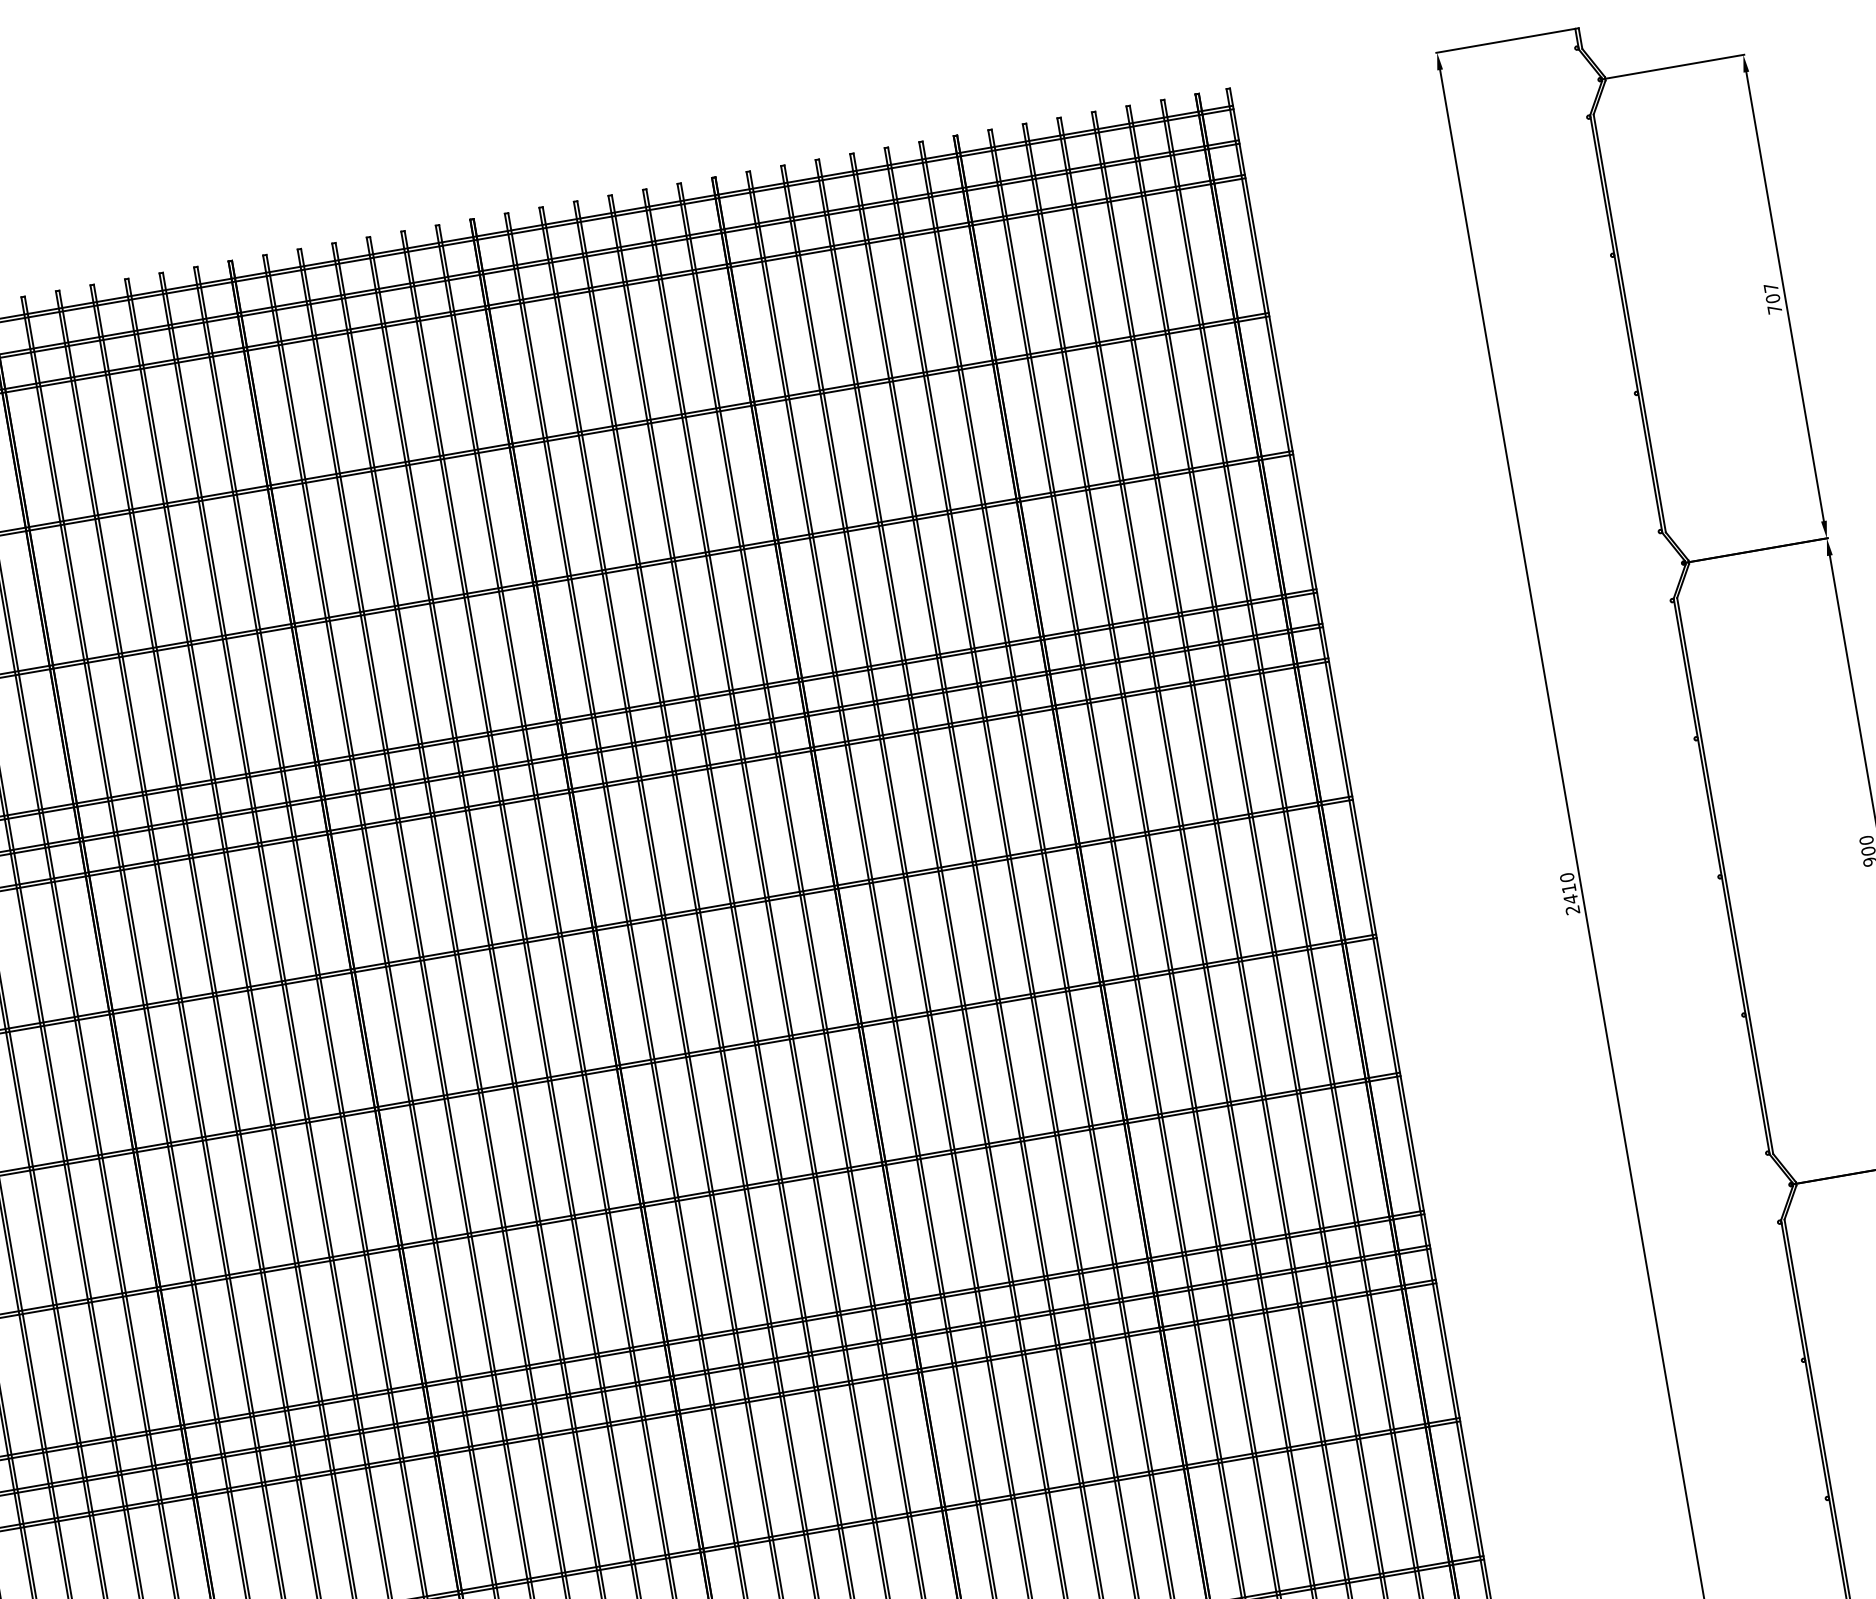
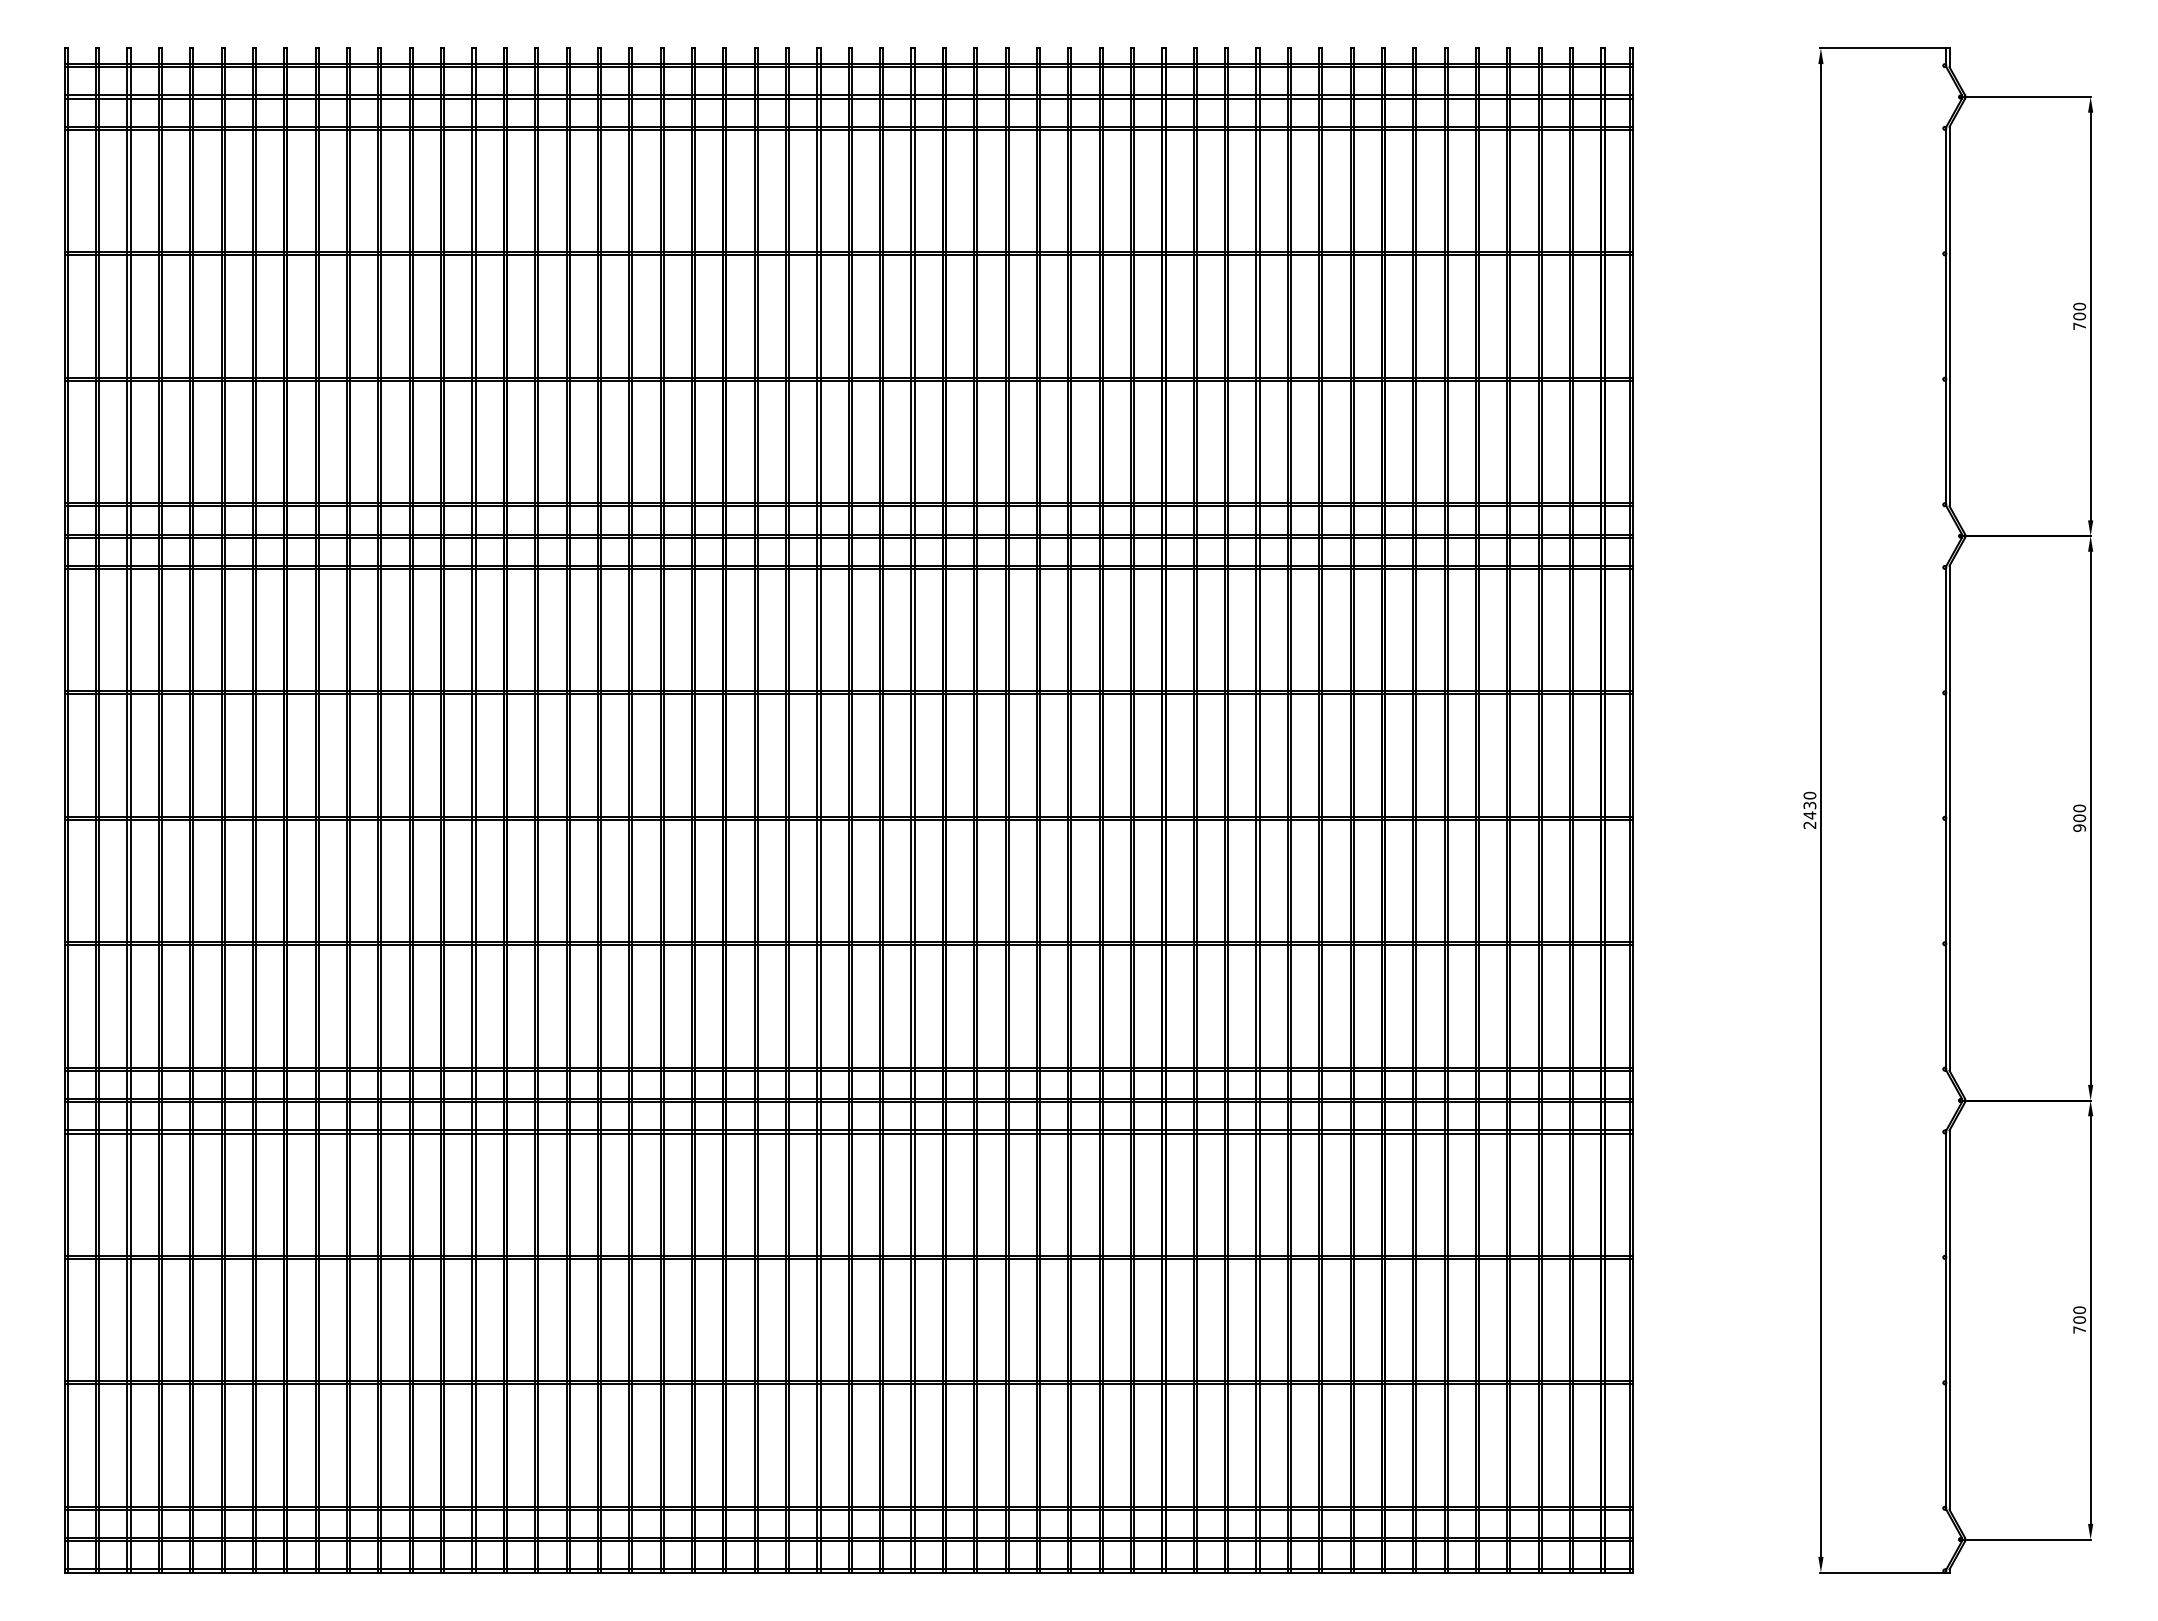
text: (1770, 287) -> (2079, 306), 707 -> 700
text: (1568, 888) -> (1809, 805), 2410 -> 2430

